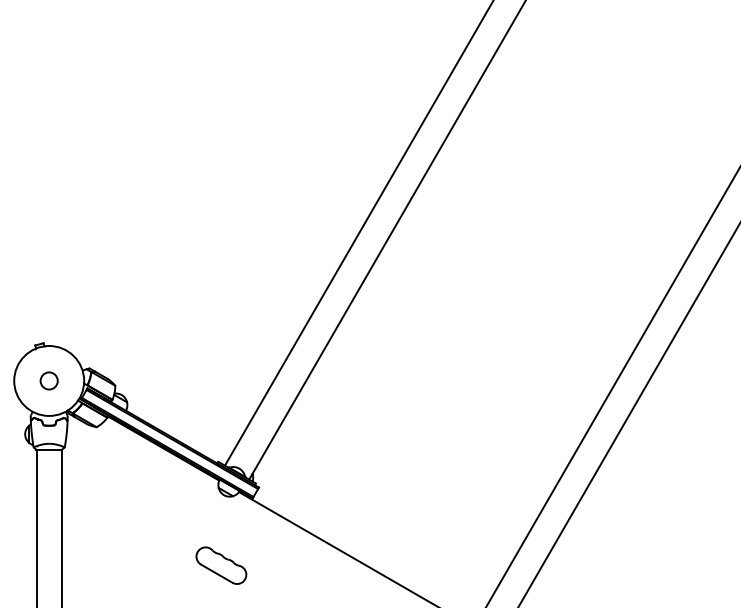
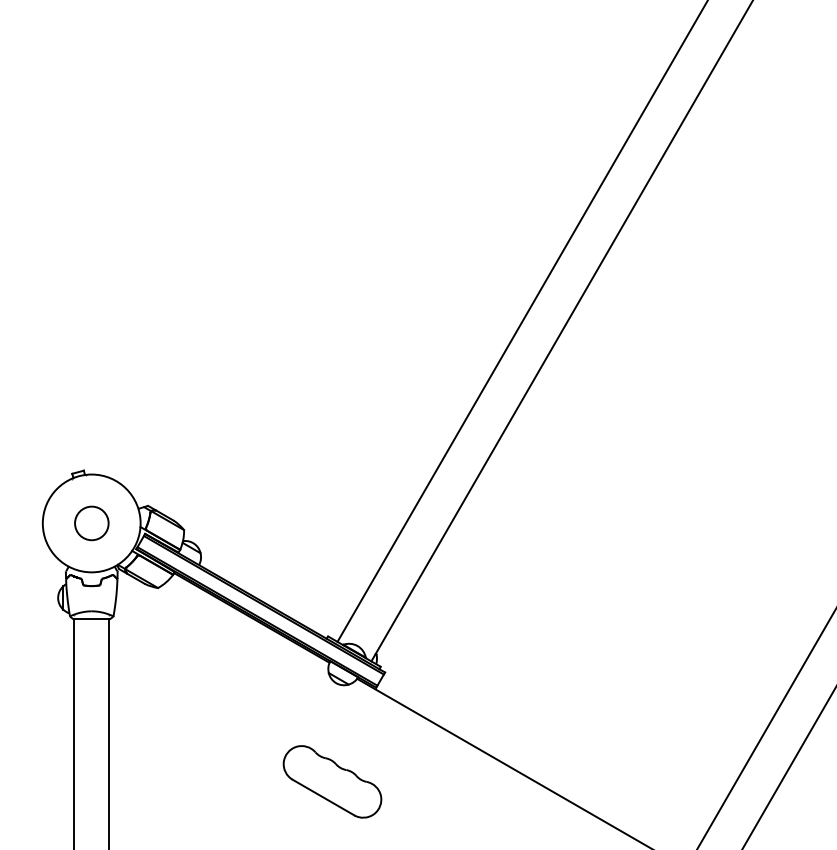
circle: (48, 380) -> (90, 522), size x1.4
part: (221, 565) -> (332, 781), size x1.4

